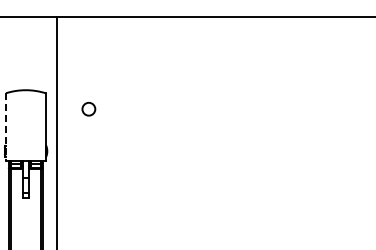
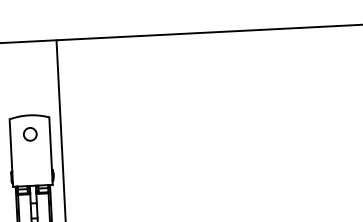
circle: (88, 108) -> (29, 133), moved
line: (6, 127) -> (11, 153), dashed -> solid

